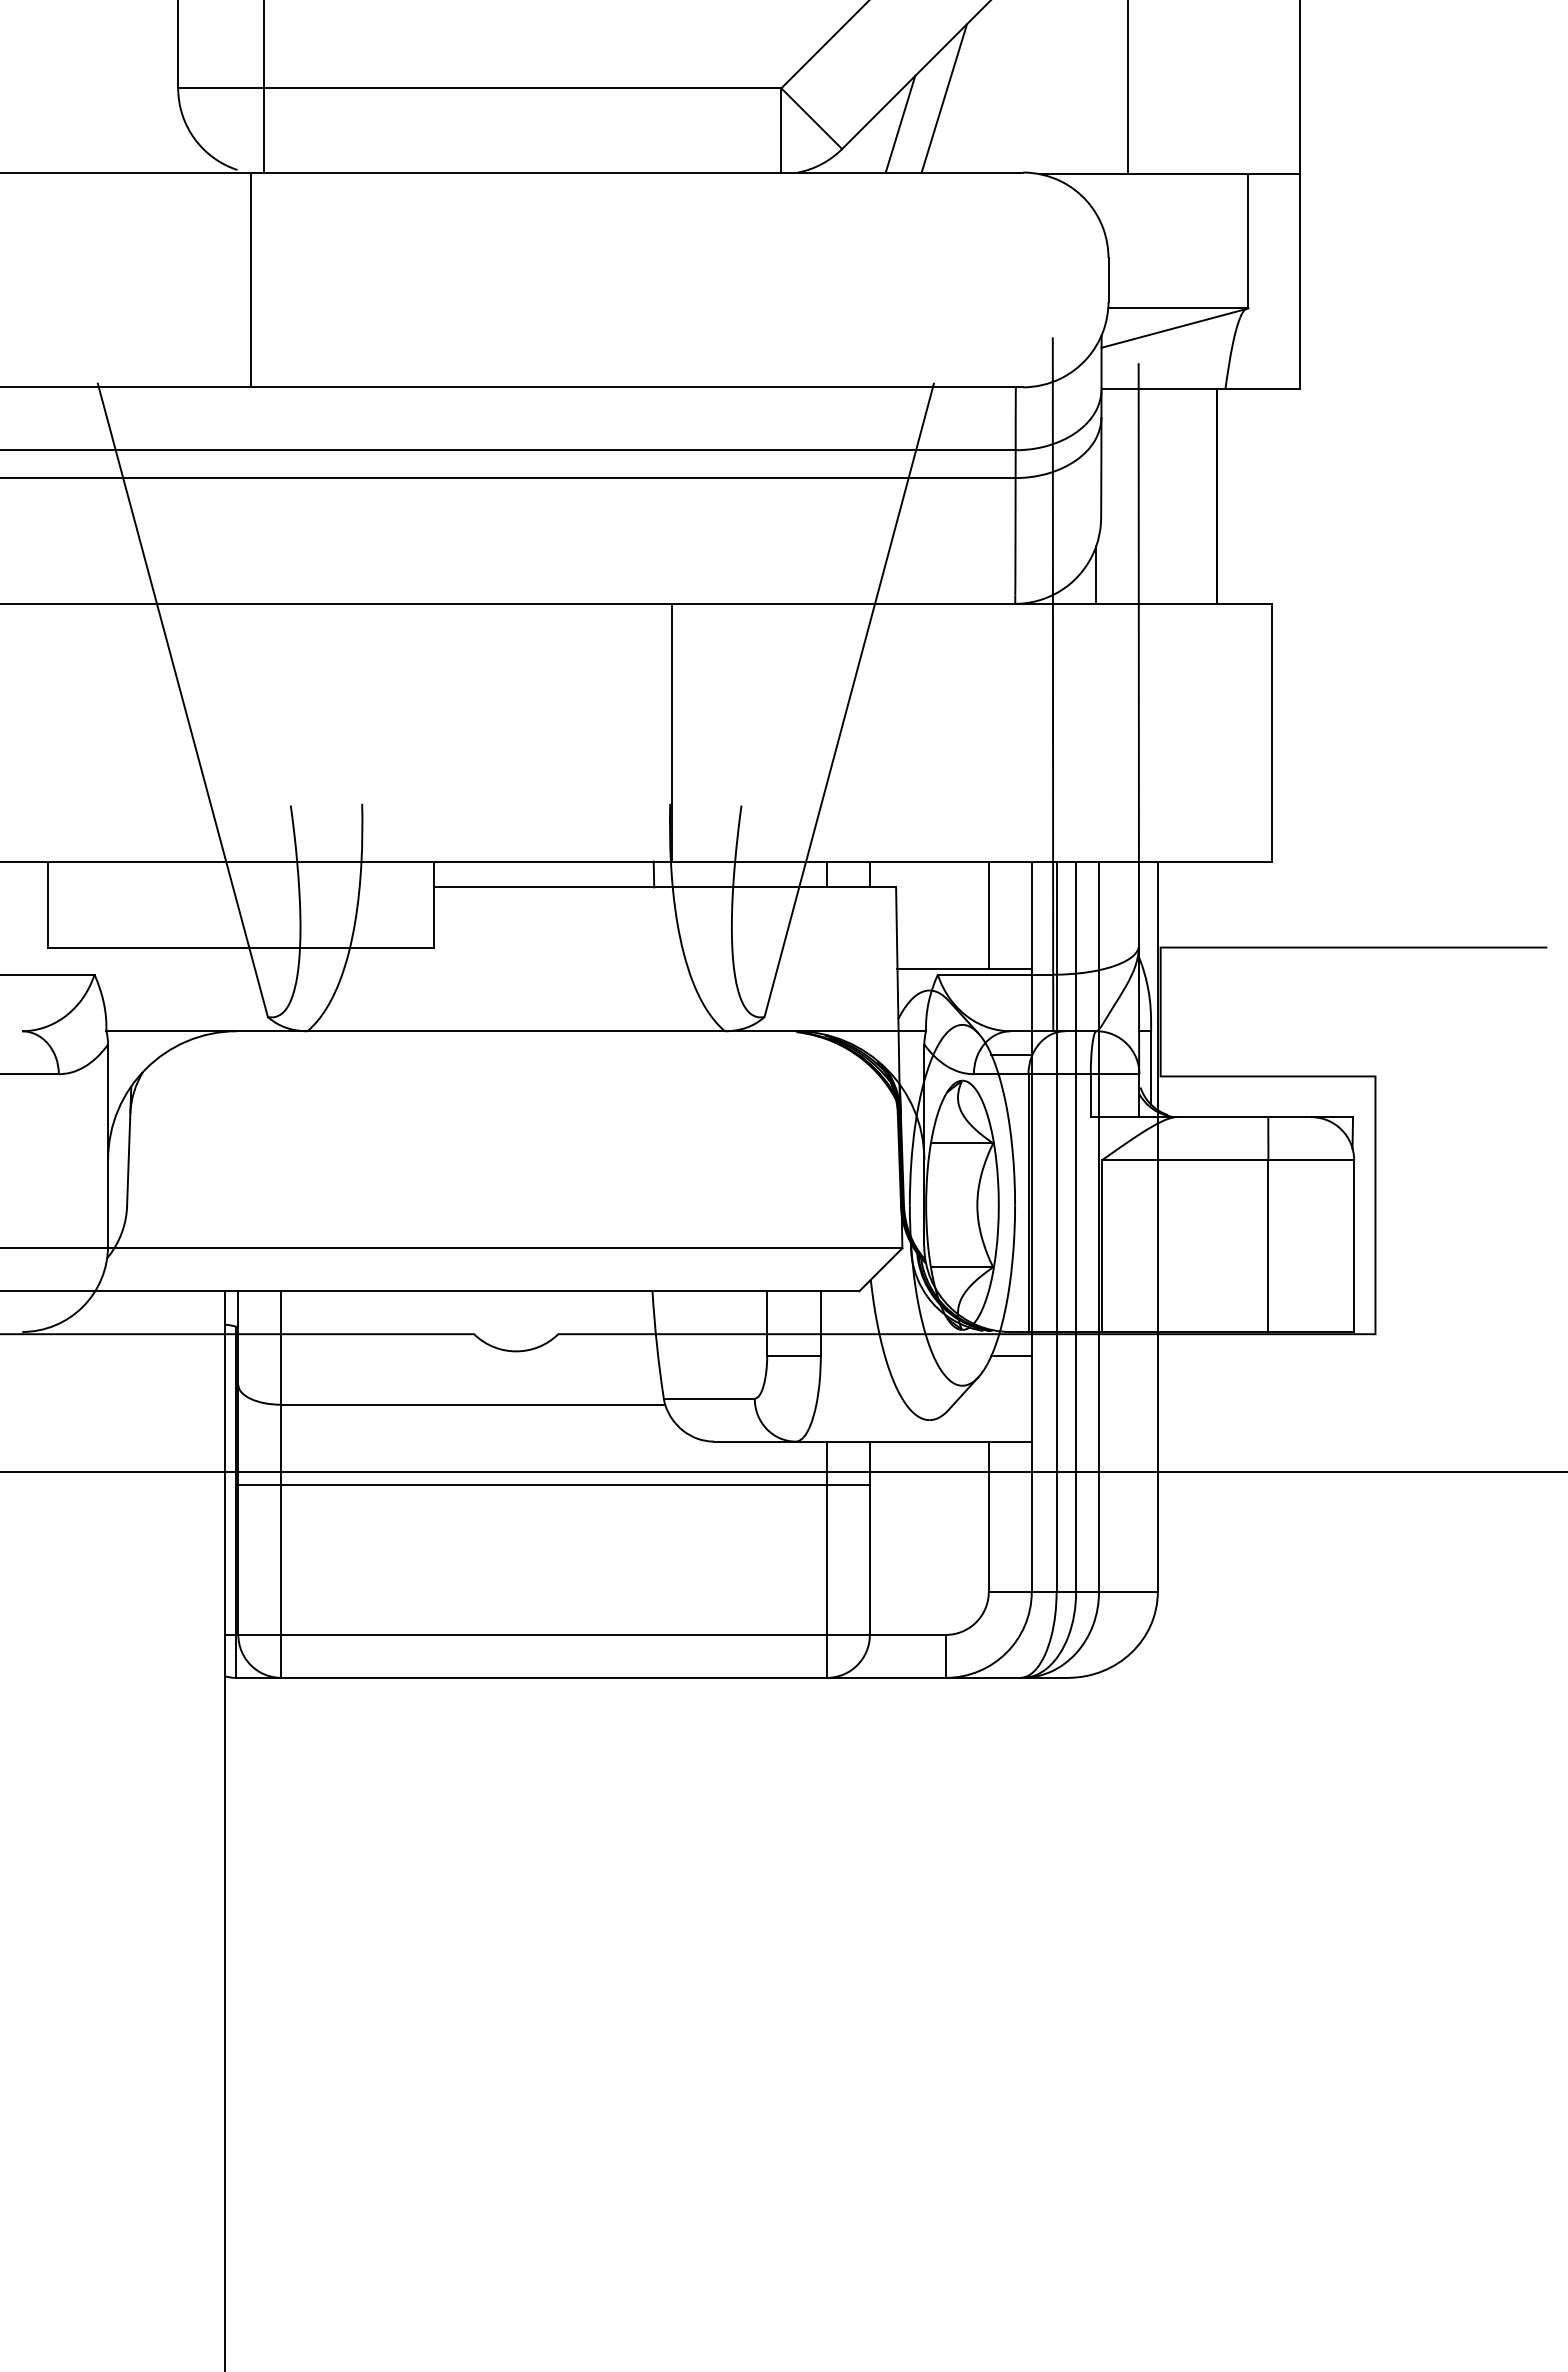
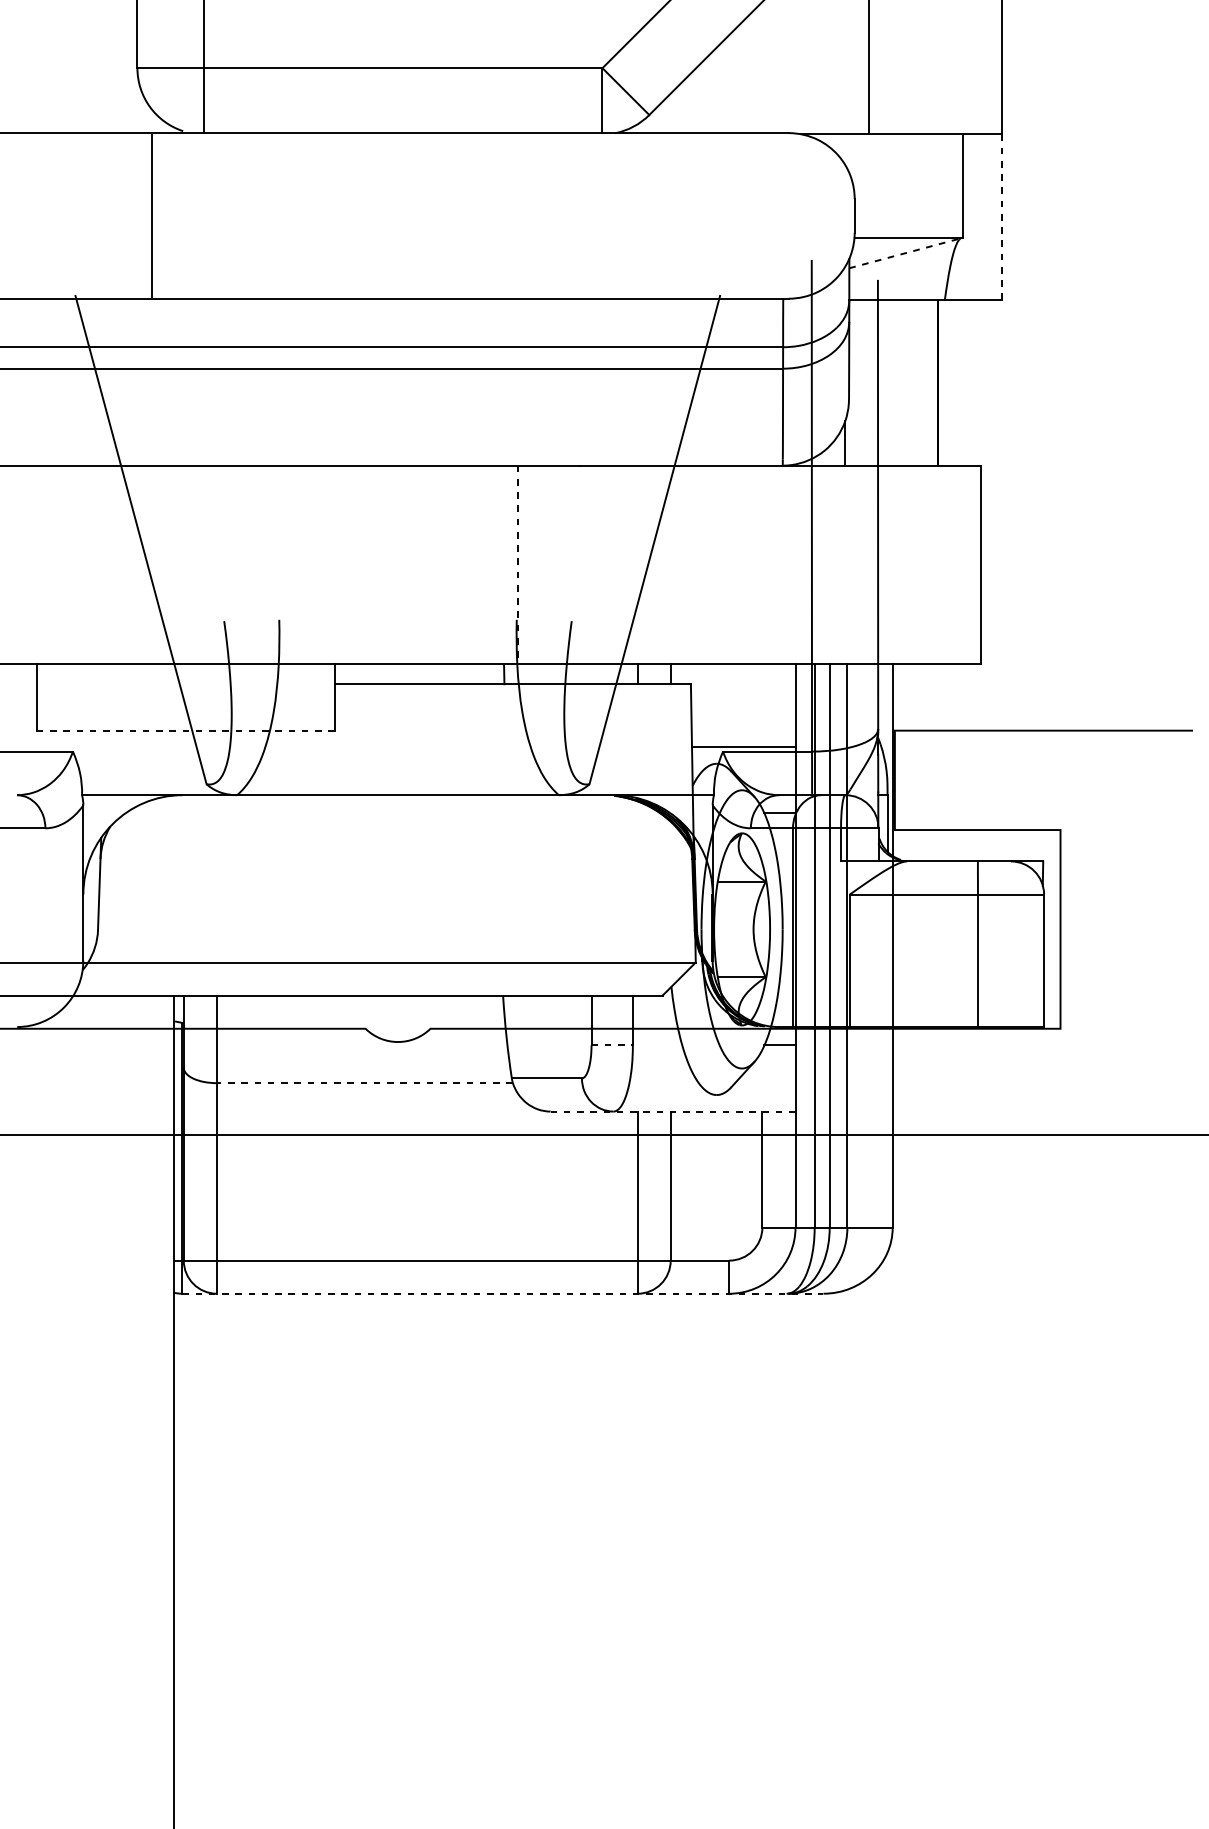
line: (944, 98) -> (728, 76), removed
line: (900, 123) -> (694, 95), removed
line: (250, 279) -> (152, 215), moved
line: (1300, 281) -> (1002, 217), solid -> dashed
line: (1175, 328) -> (906, 253), solid -> dashed
line: (671, 732) -> (517, 564), solid -> dashed
line: (988, 915) -> (762, 705), removed
line: (241, 947) -> (186, 730), solid -> dashed
line: (794, 1355) -> (612, 1045), solid -> dashed
line: (473, 1404) -> (365, 1082), solid -> dashed
line: (872, 1441) -> (672, 1111), solid -> dashed
line: (553, 1484) -> (426, 1144), removed
line: (652, 1677) -> (503, 1293), solid -> dashed

